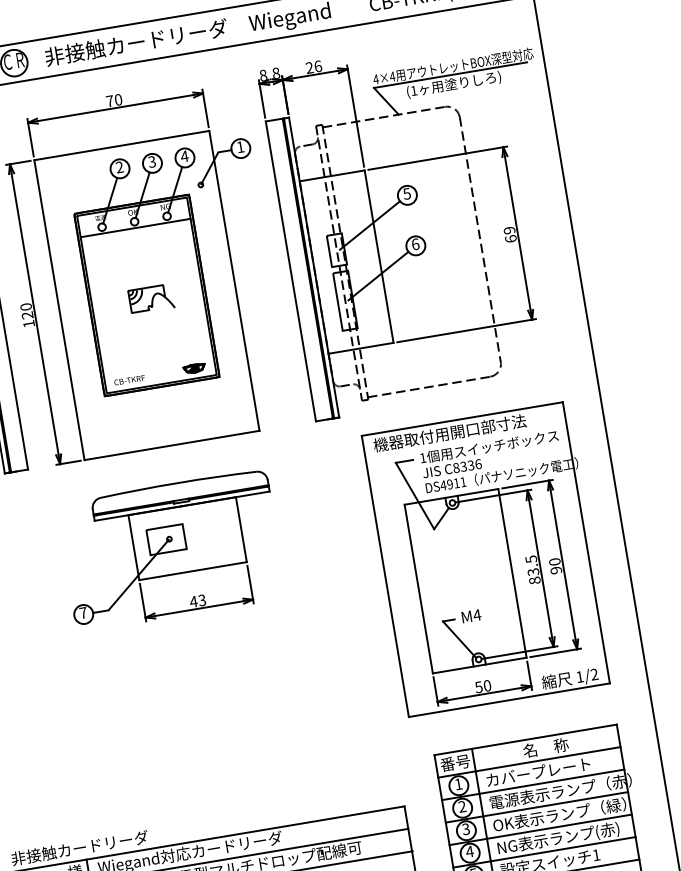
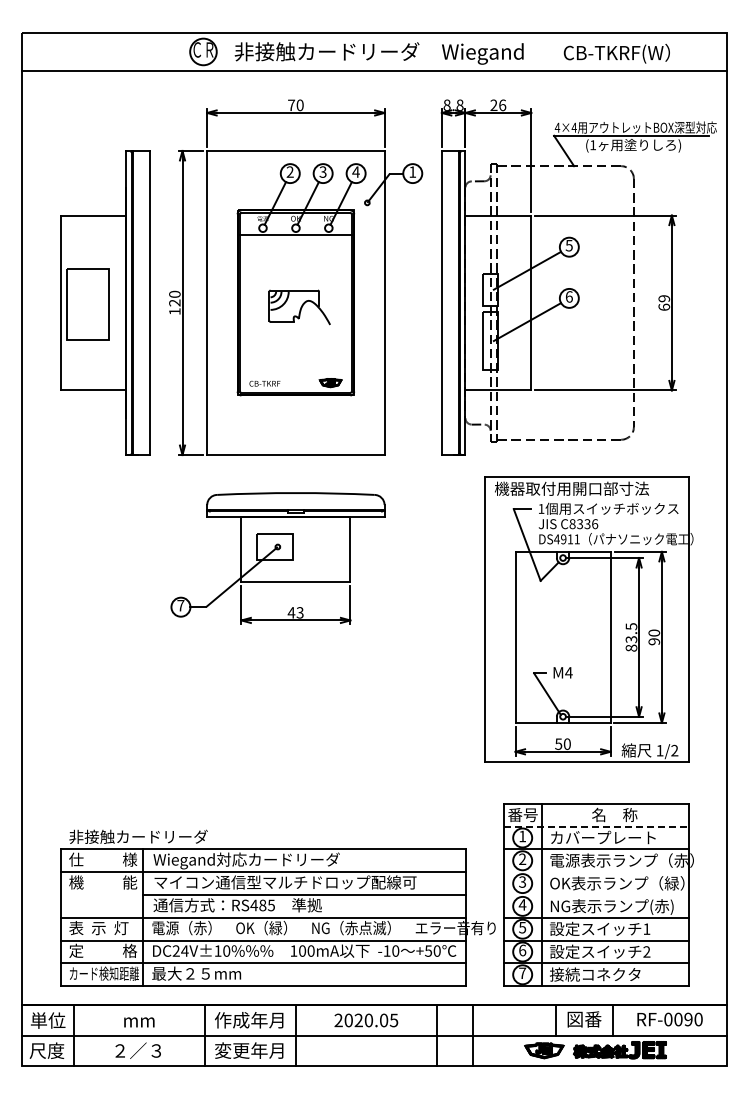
part: (151, 299) -> (299, 307), size x1.4
line: (529, 762) -> (596, 826), solid -> dashed
line: (536, 807) -> (595, 872), removed
line: (540, 829) -> (595, 894), removed

